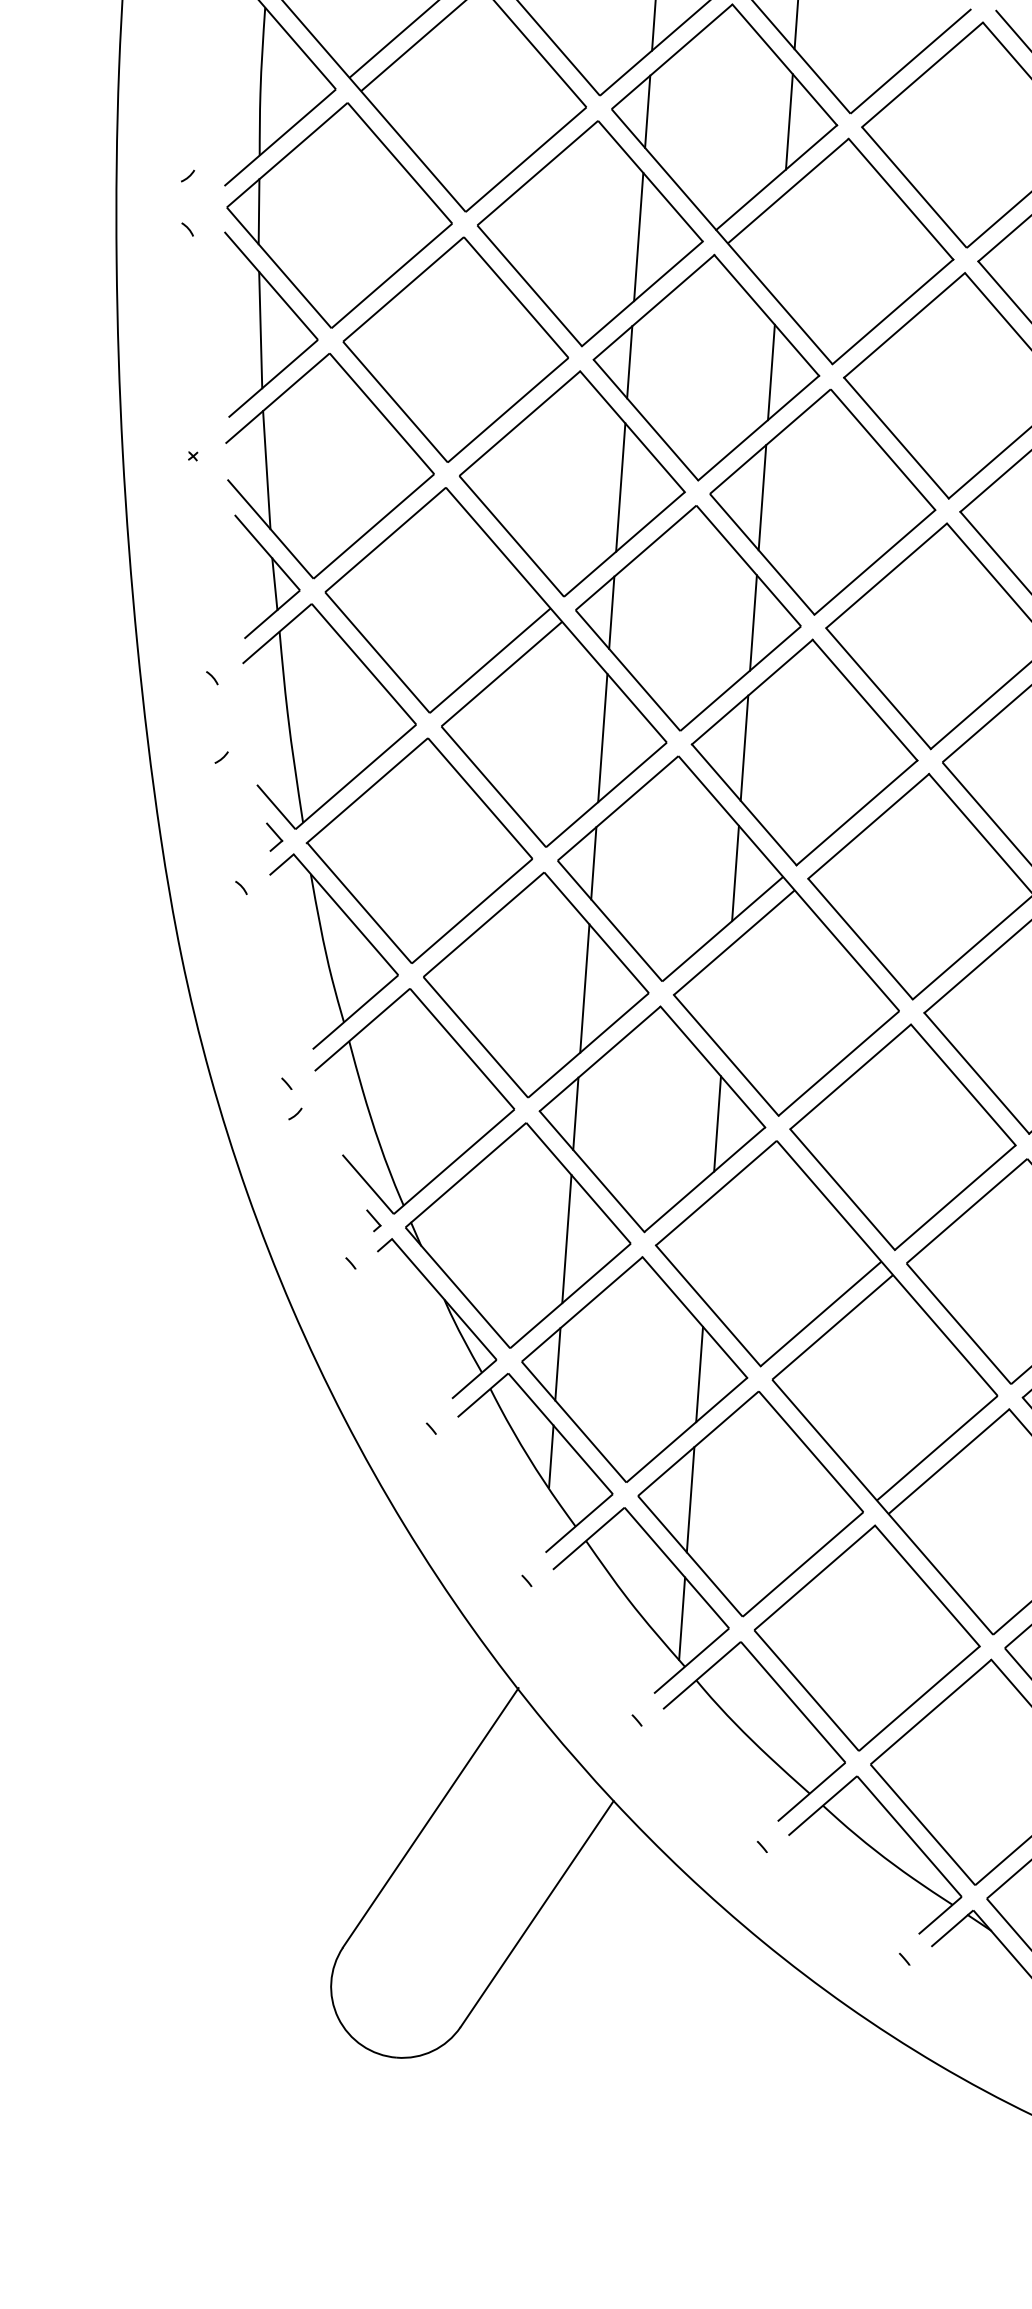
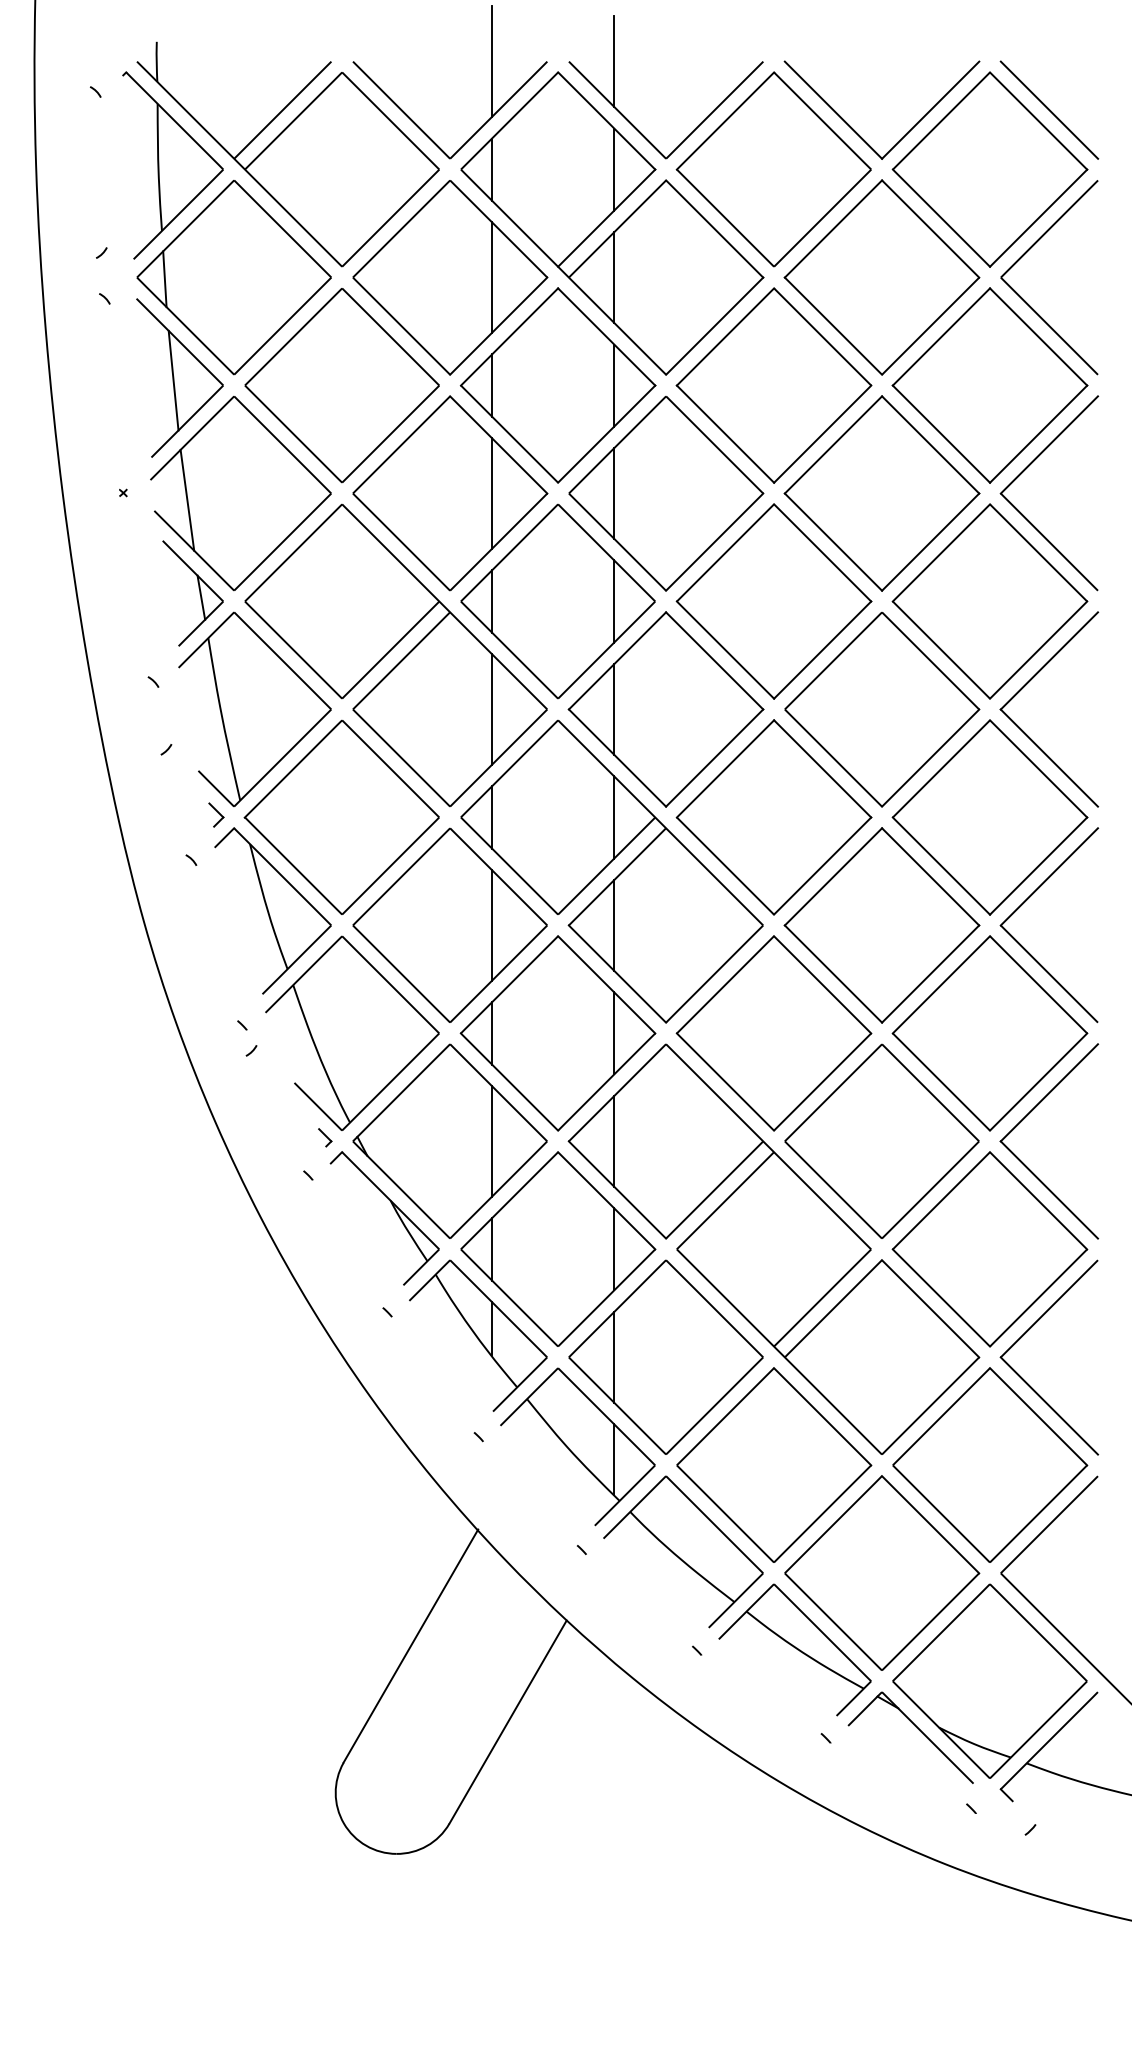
line: (780, 247) -> (614, 277), added
line: (726, 998) -> (614, 925), added
line: (708, 1249) -> (614, 1141), added

